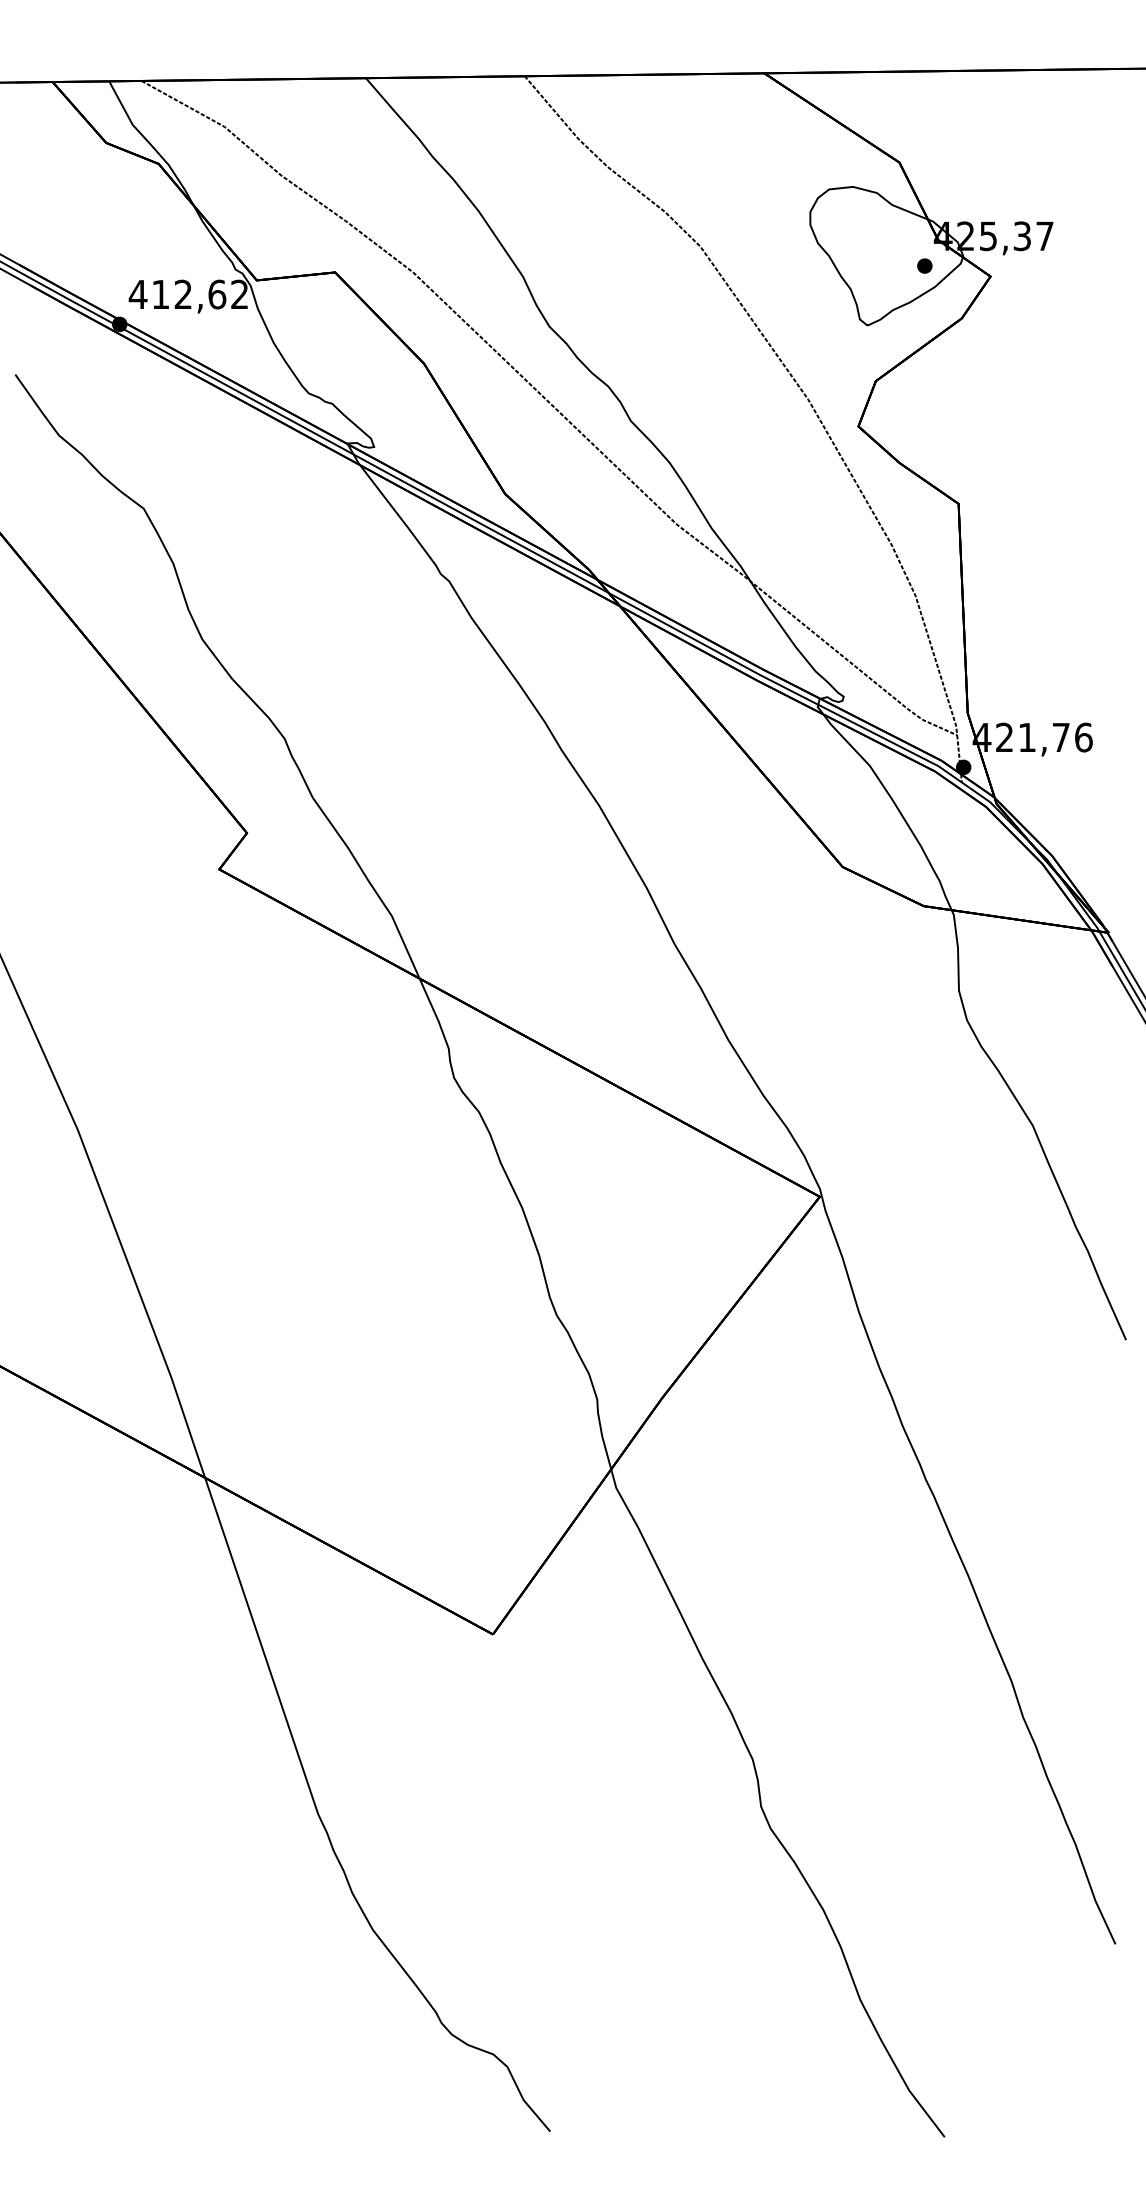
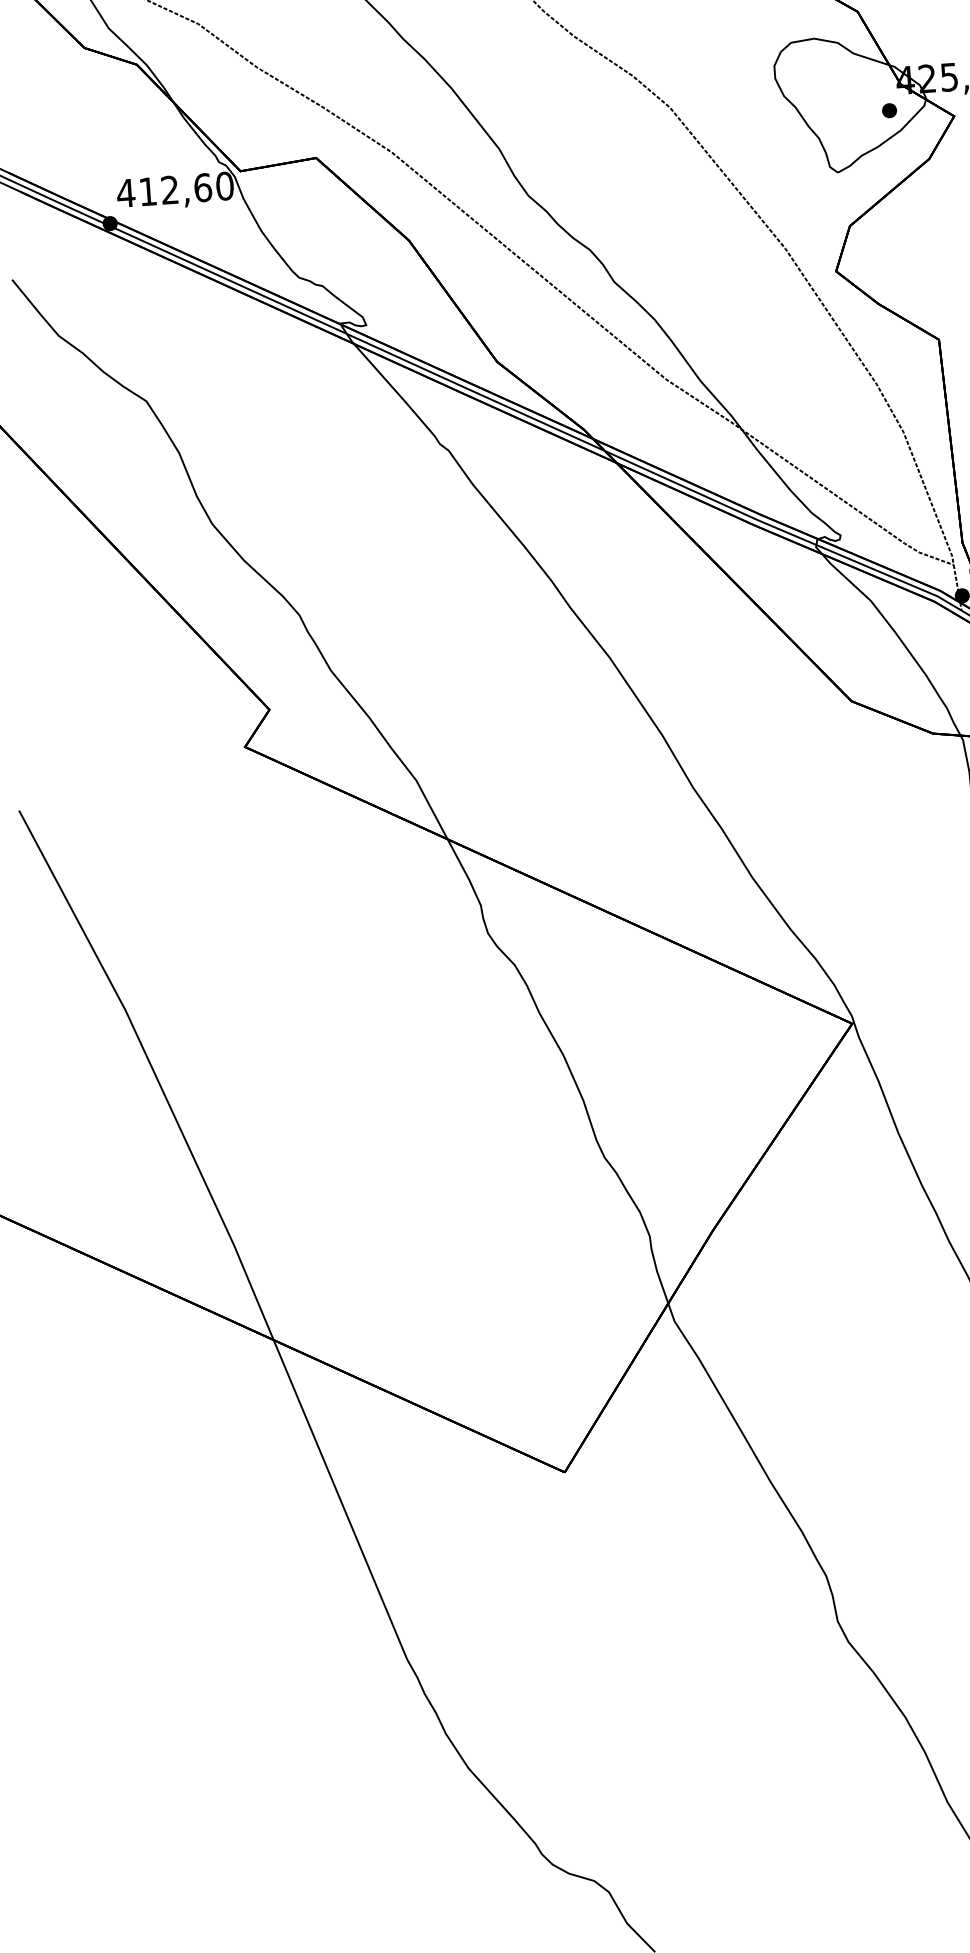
text: (239, 294) -> (224, 186), 412,62 -> 412,60

